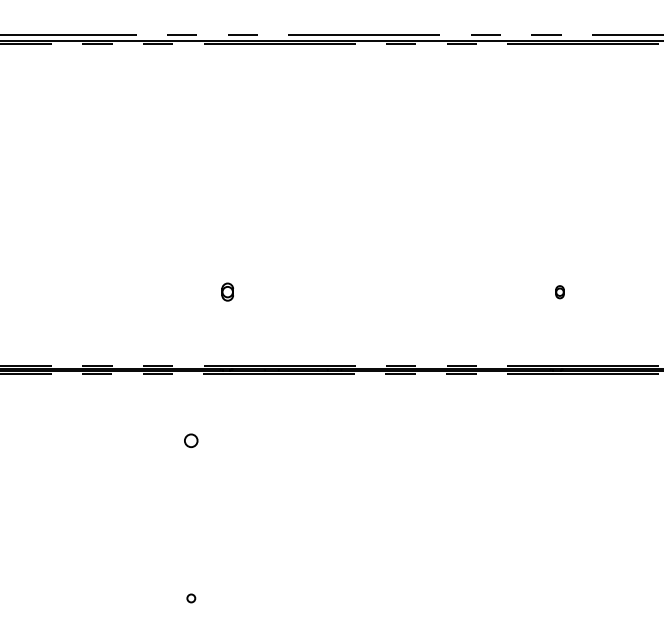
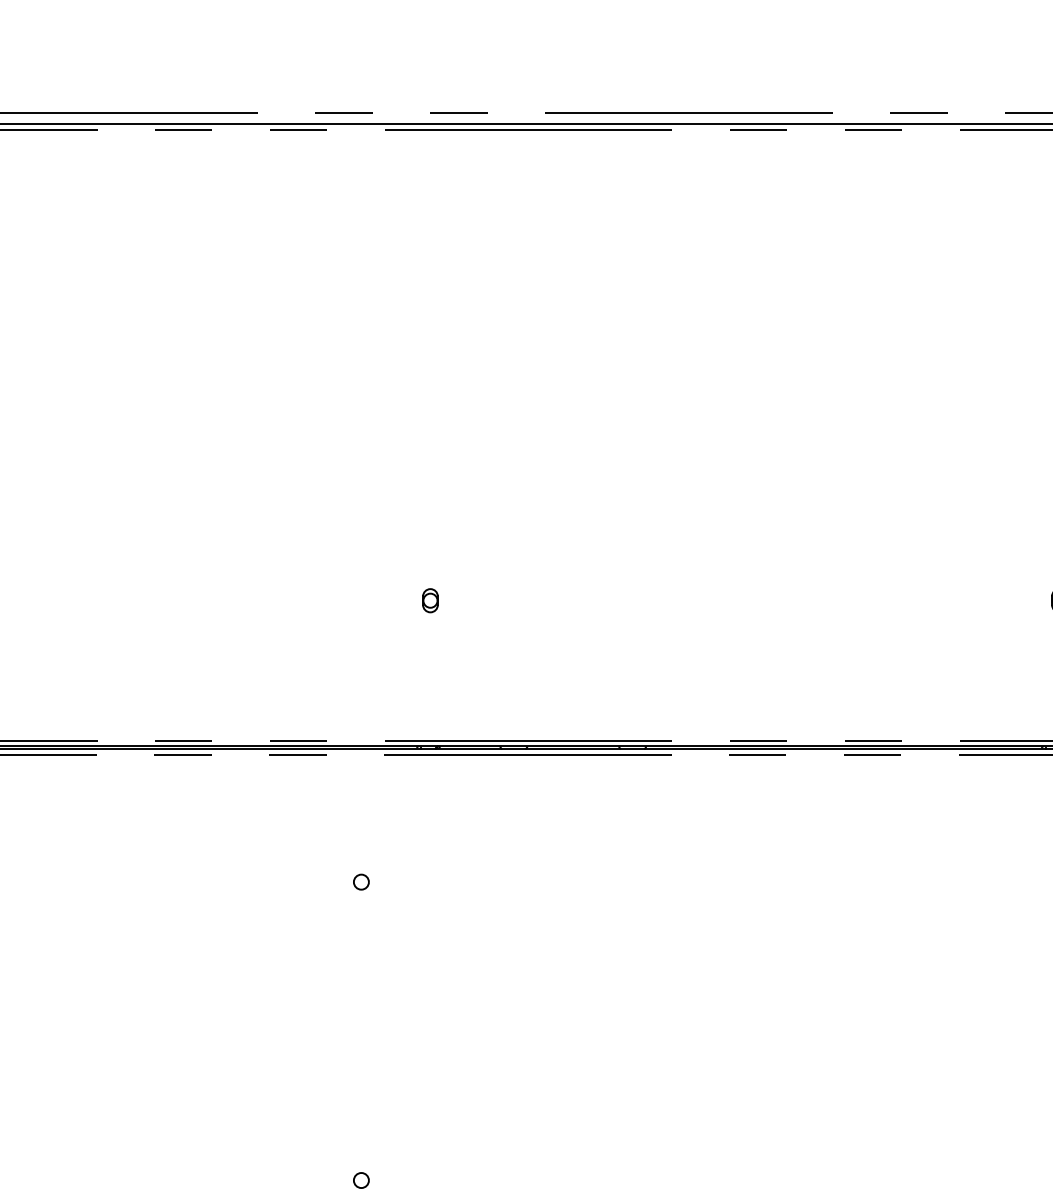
part: (227, 292) -> (429, 601), size x0.71
circle: (191, 440) -> (361, 881), size x0.62

